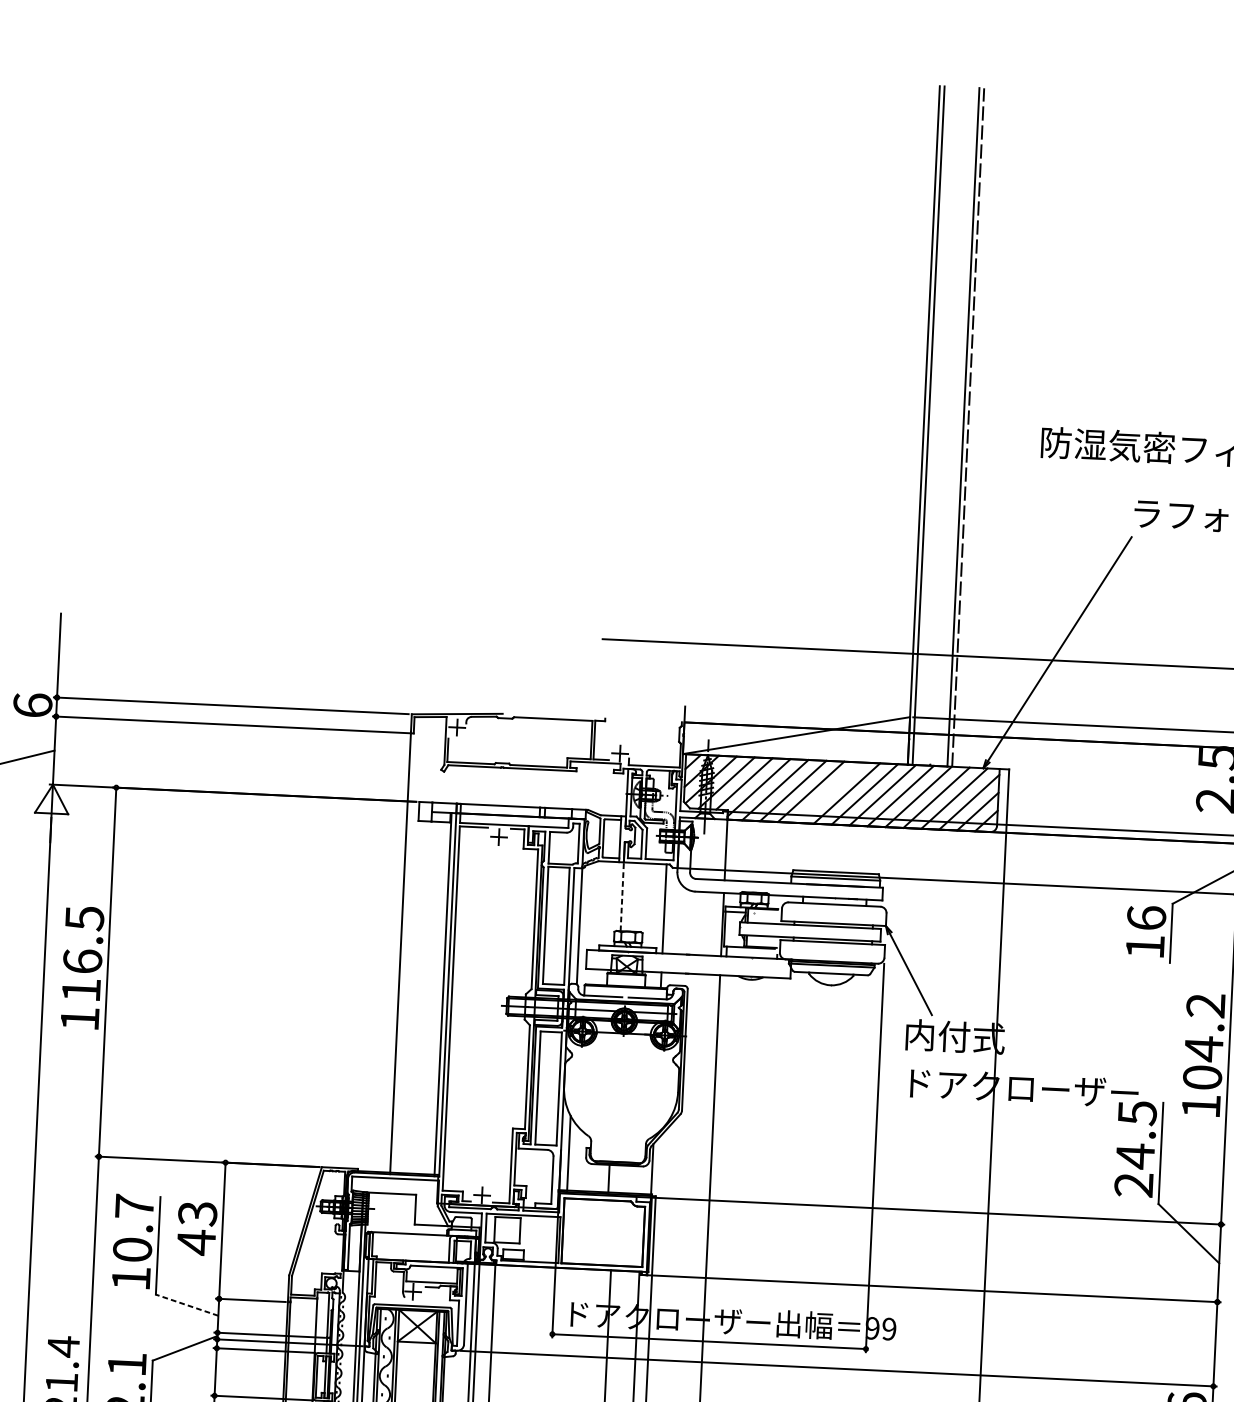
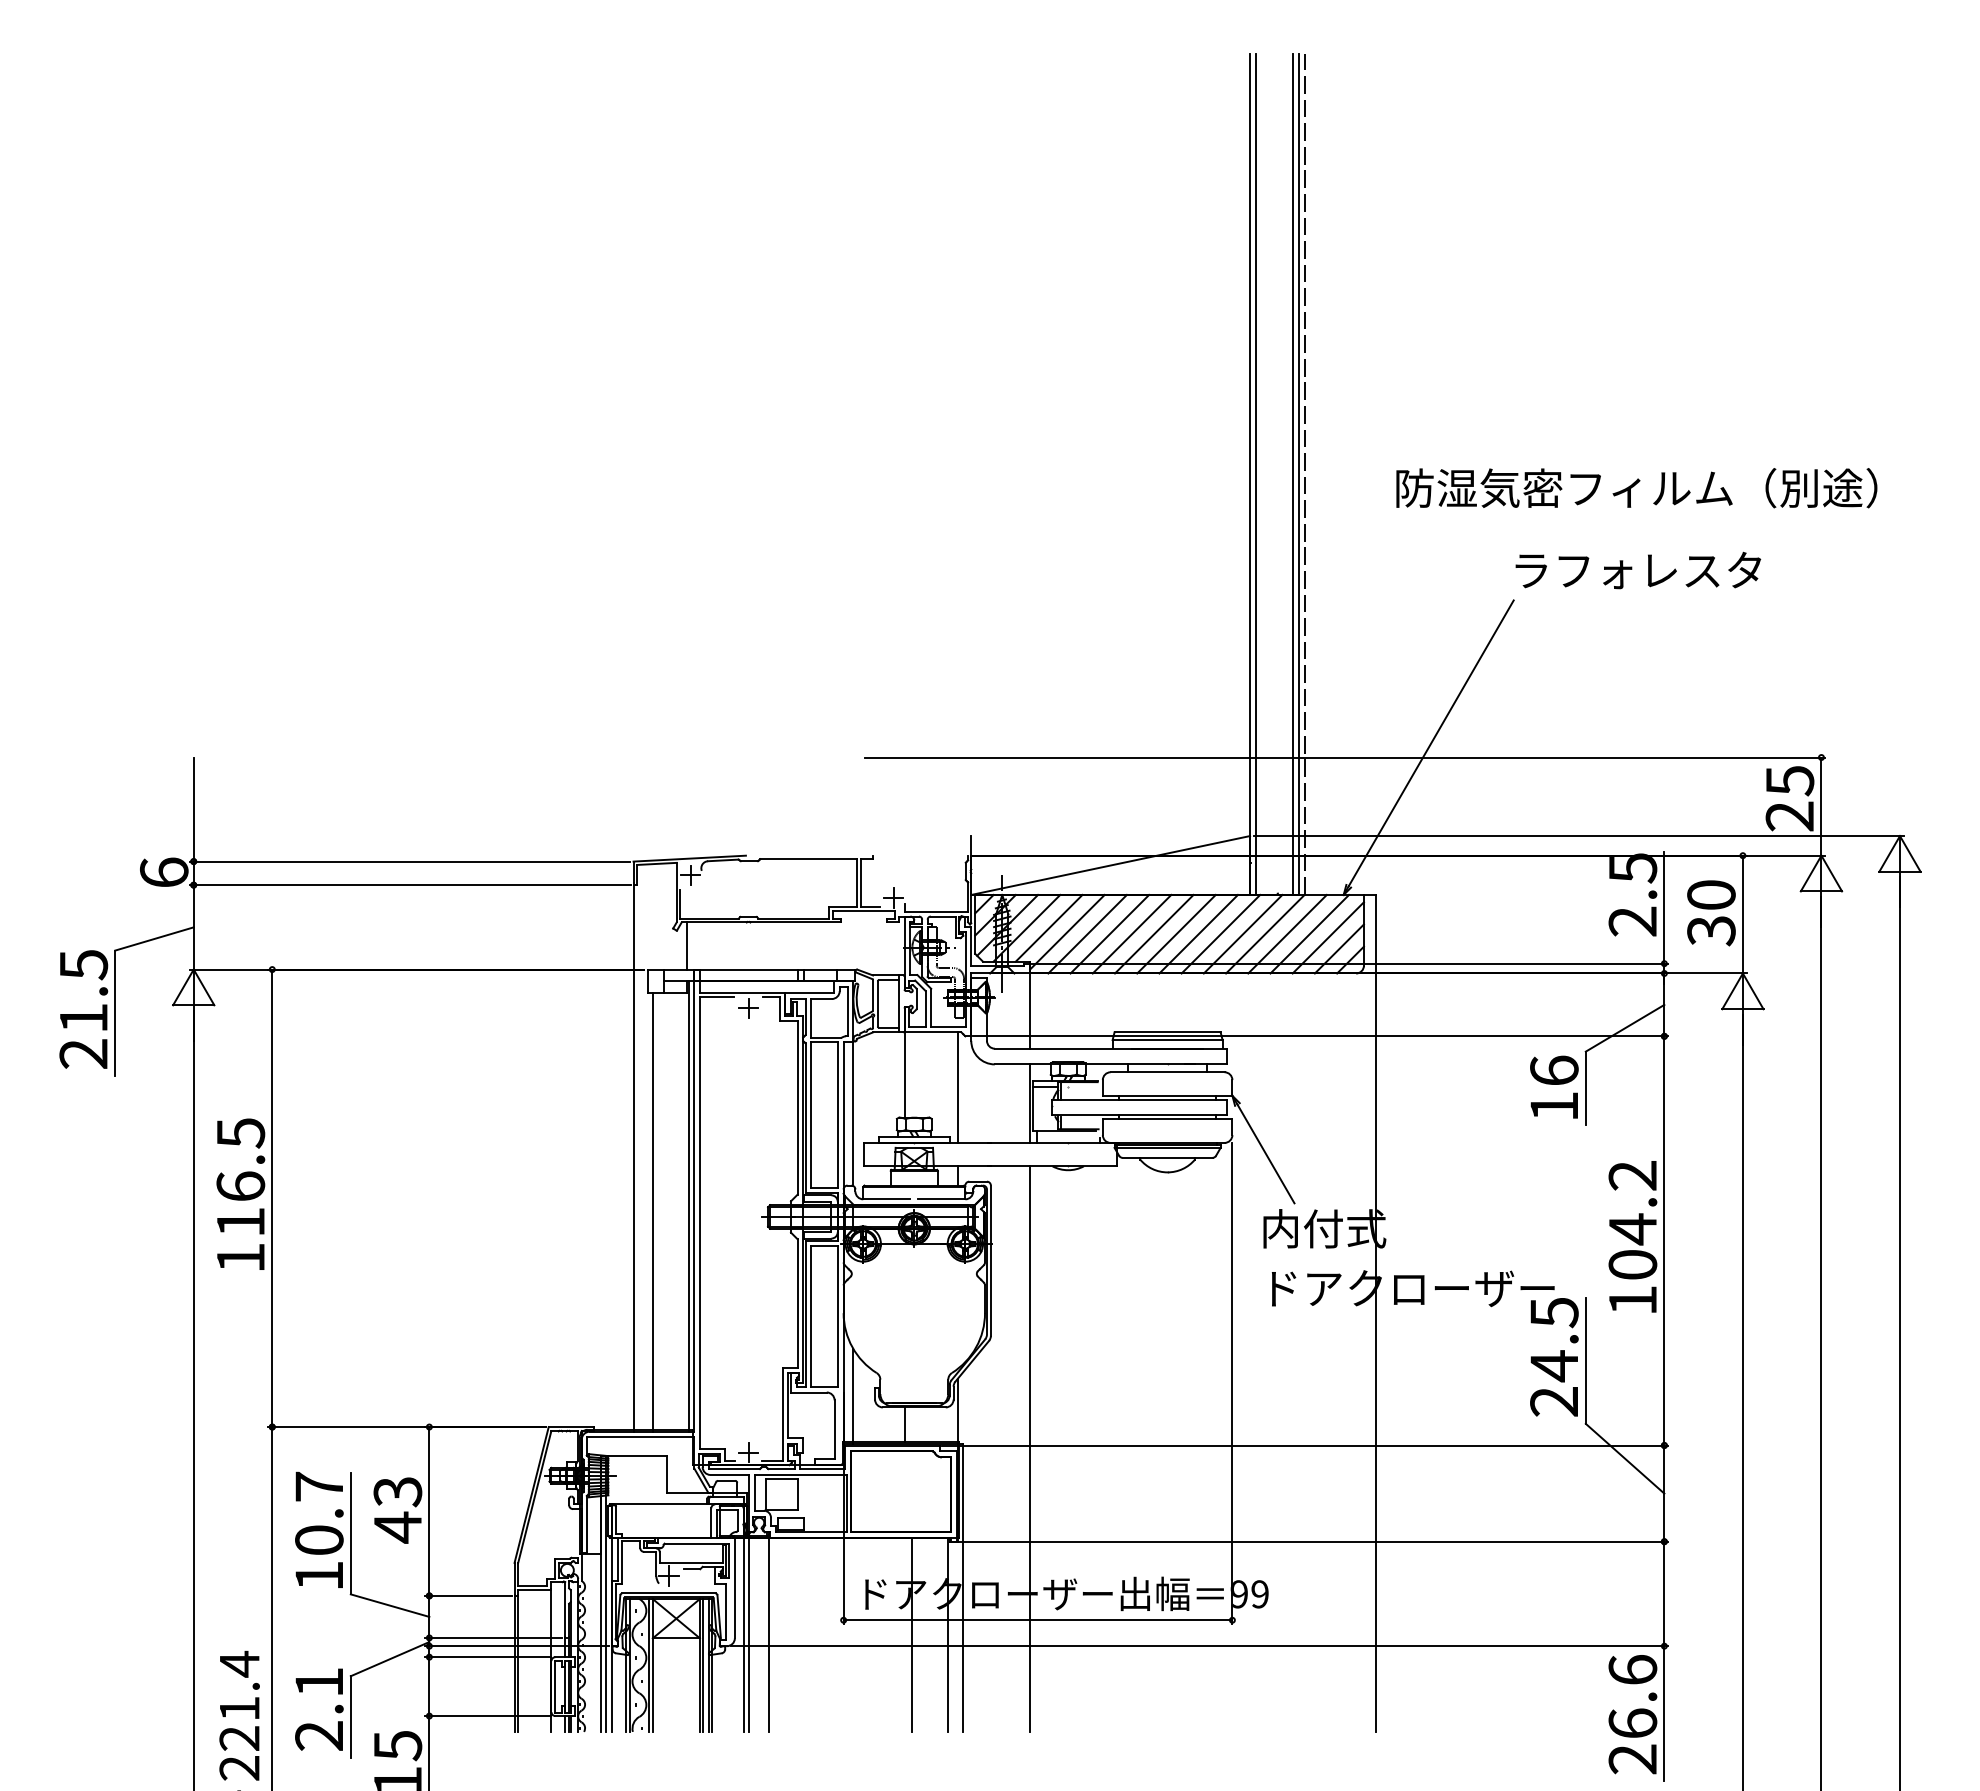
line: (958, 426) -> (1293, 473), added
line: (451, 784) -> (686, 945), added
line: (828, 792) -> (1153, 933), added
line: (622, 896) -> (904, 1074), dashed -> solid
line: (414, 998) -> (653, 1212), added
line: (187, 1305) -> (390, 1605), dashed -> solid

